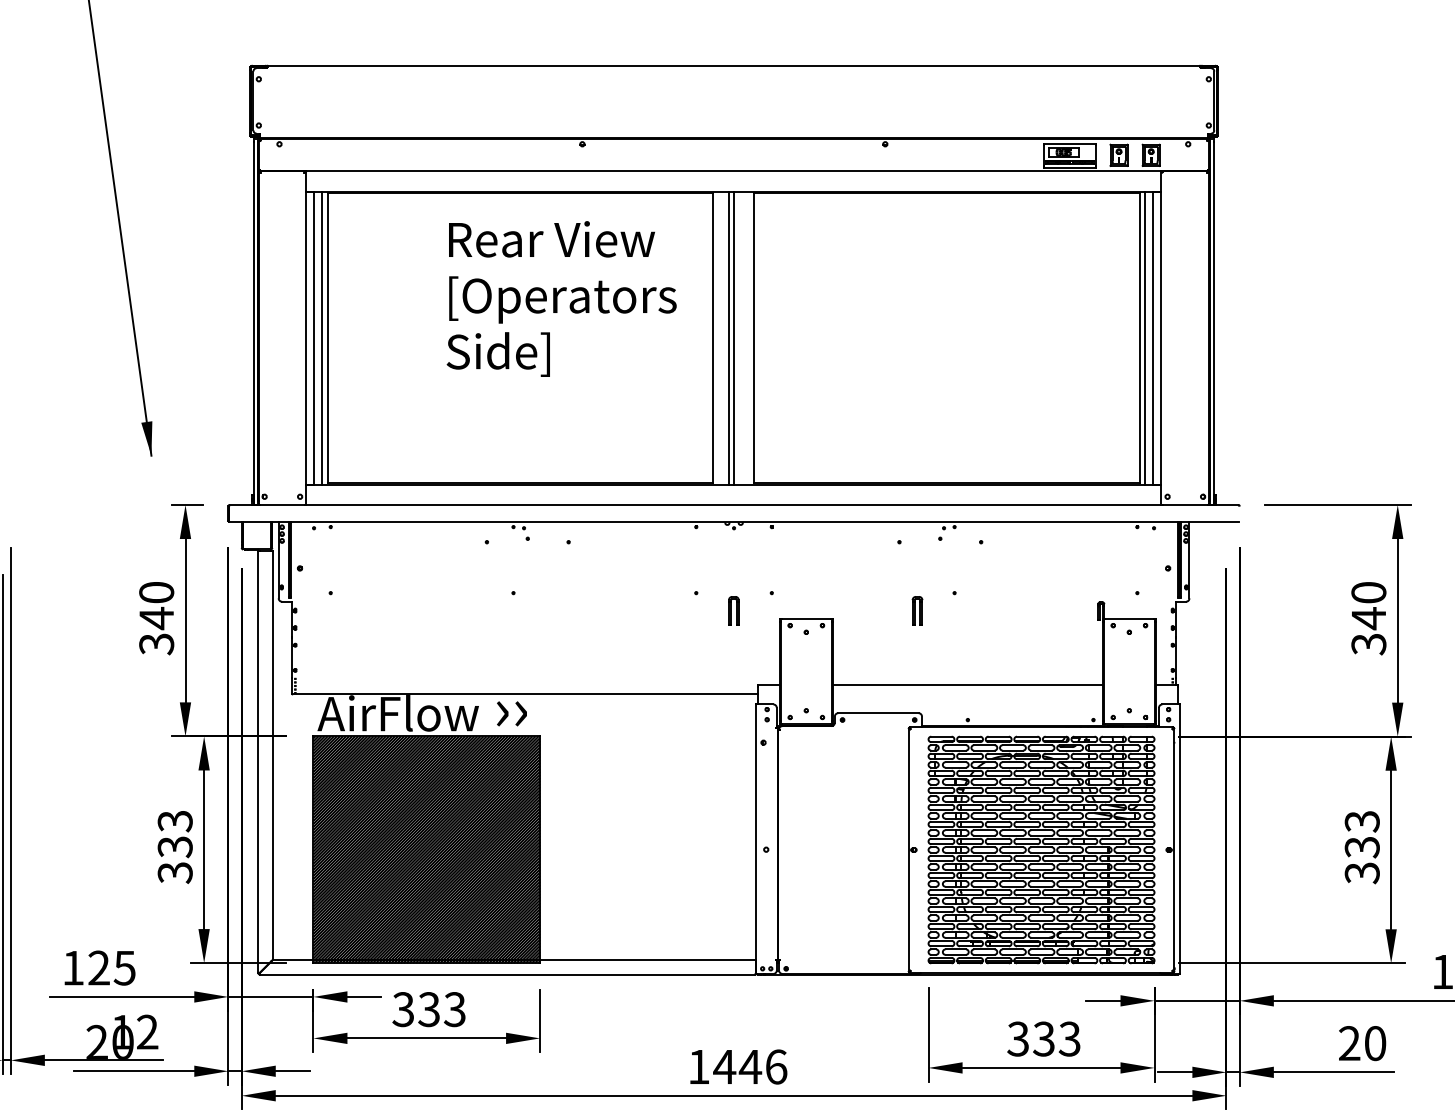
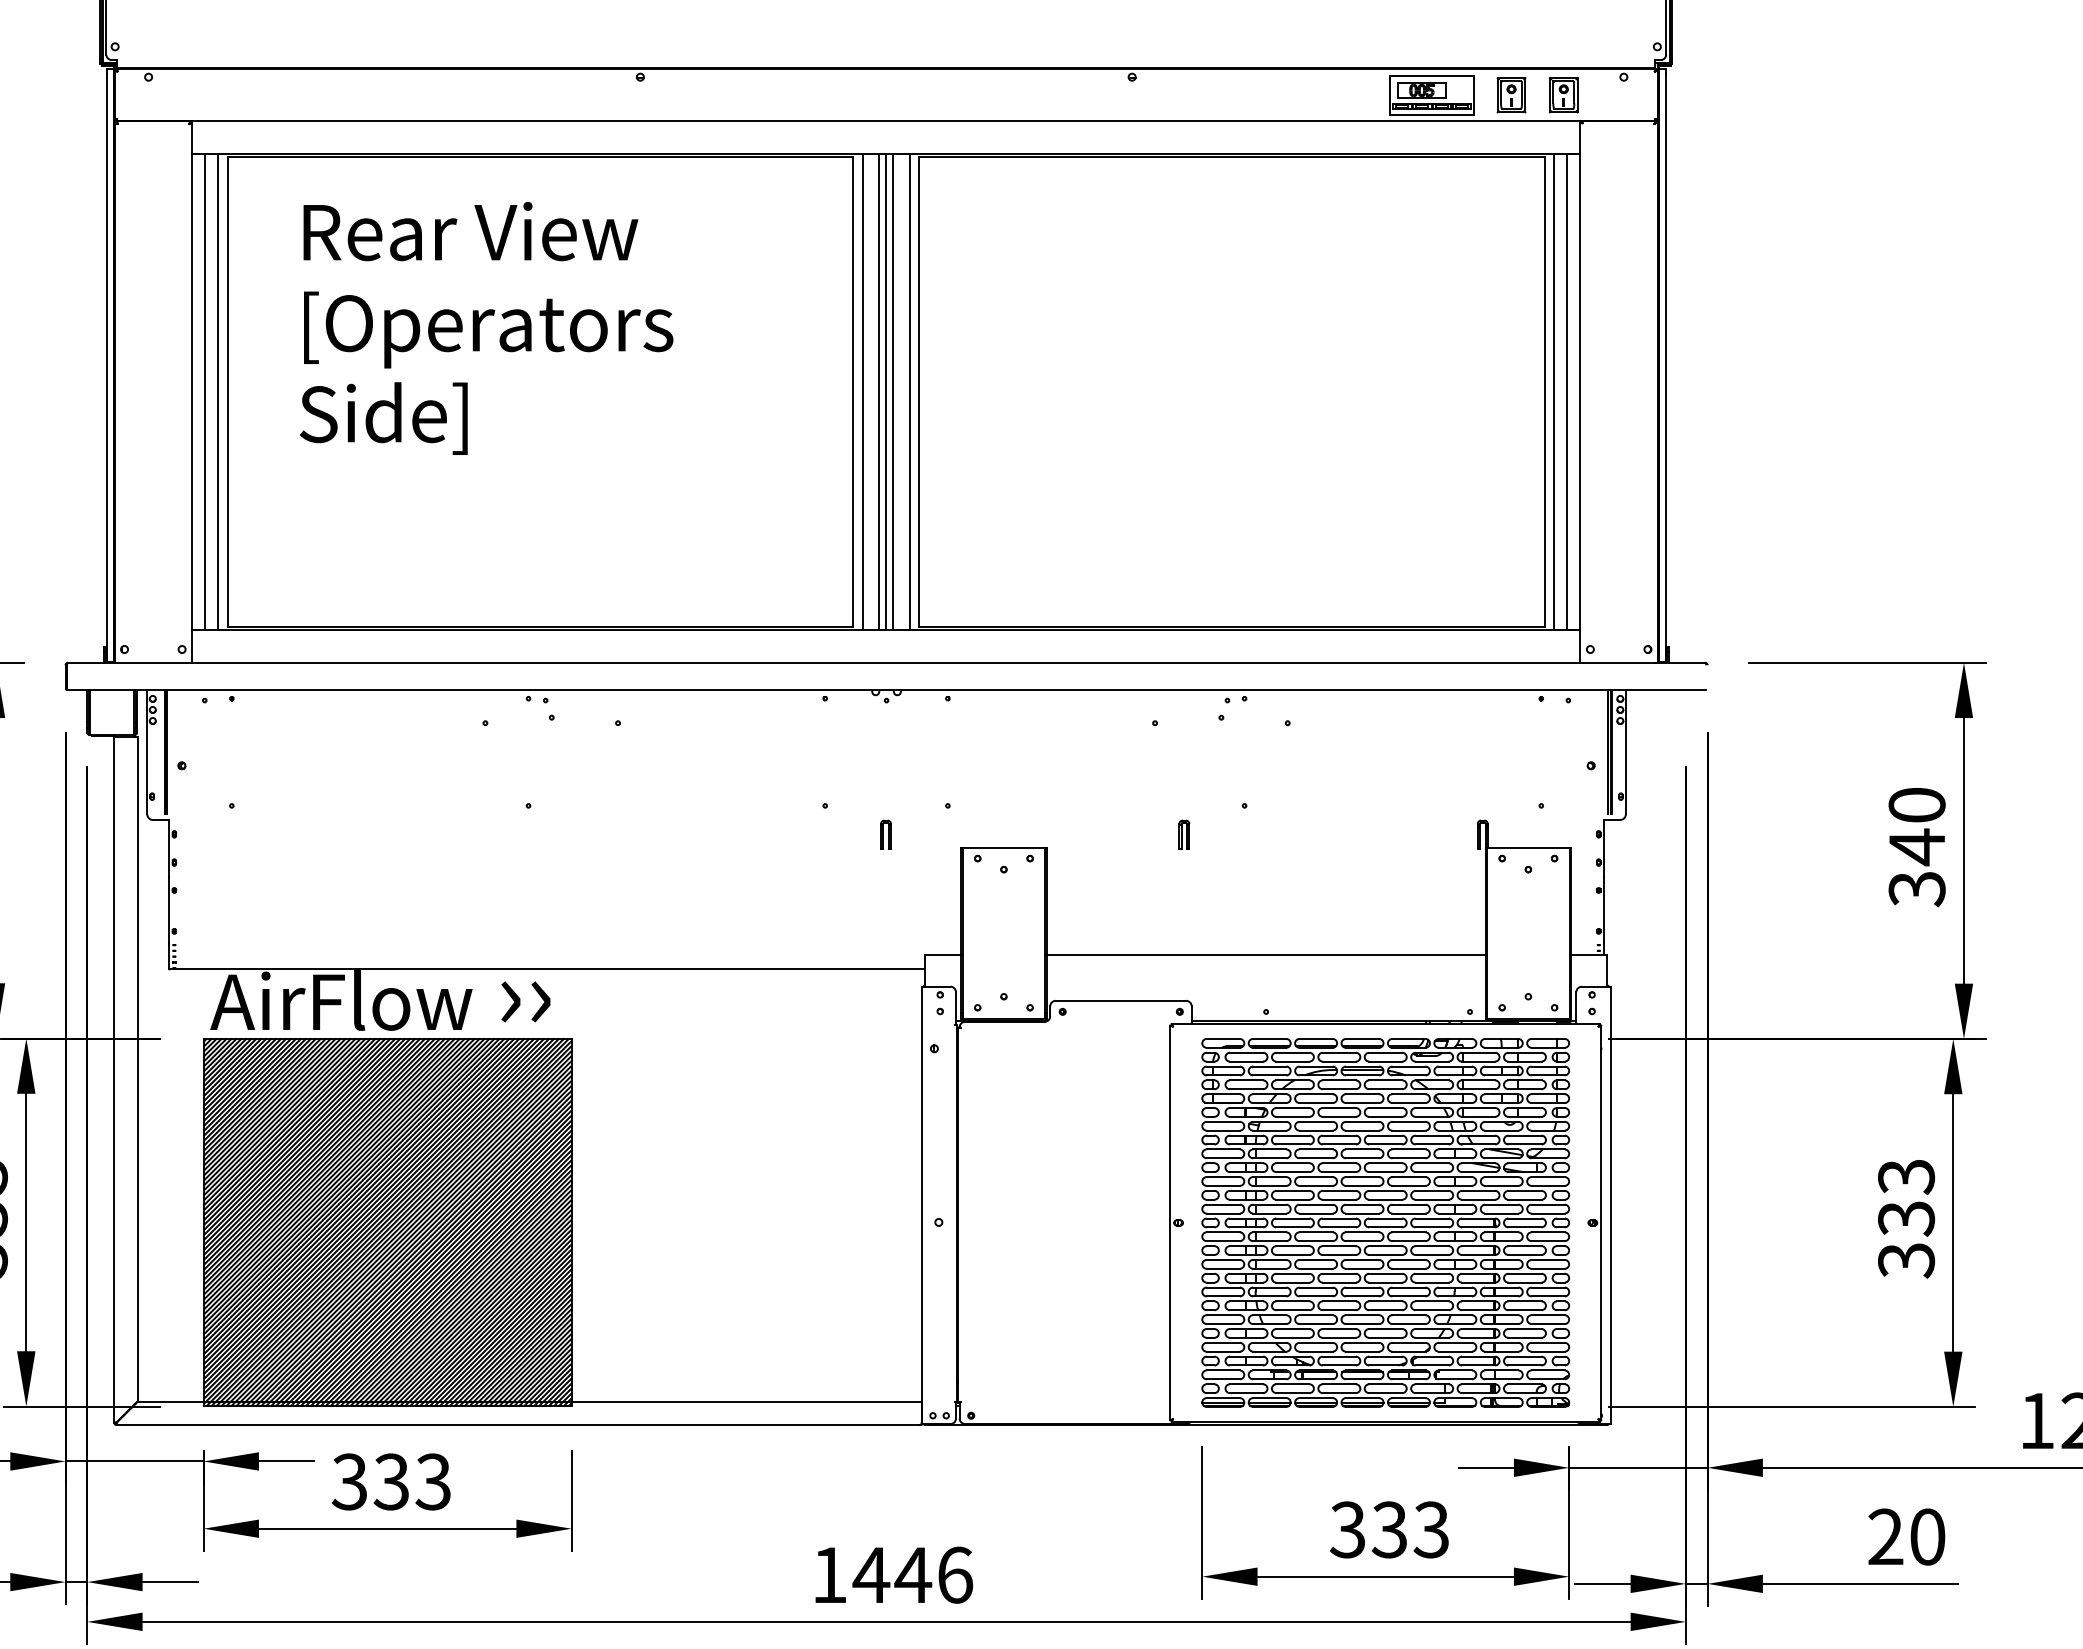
text: (561, 298) -> (486, 327), moved
line: (719, 337) -> (862, 390), added
line: (738, 337) -> (893, 390), added
line: (748, 337) -> (910, 390), added
part: (733, 610) -> (885, 834), size x0.62
part: (917, 610) -> (1184, 834), size x0.62

